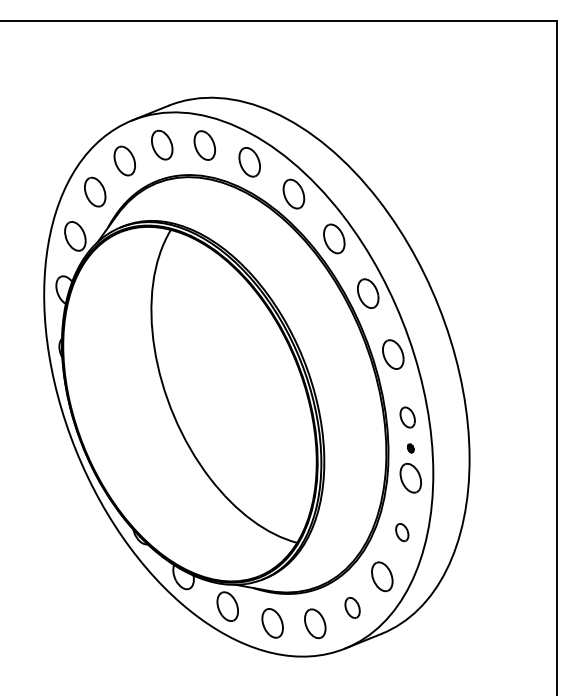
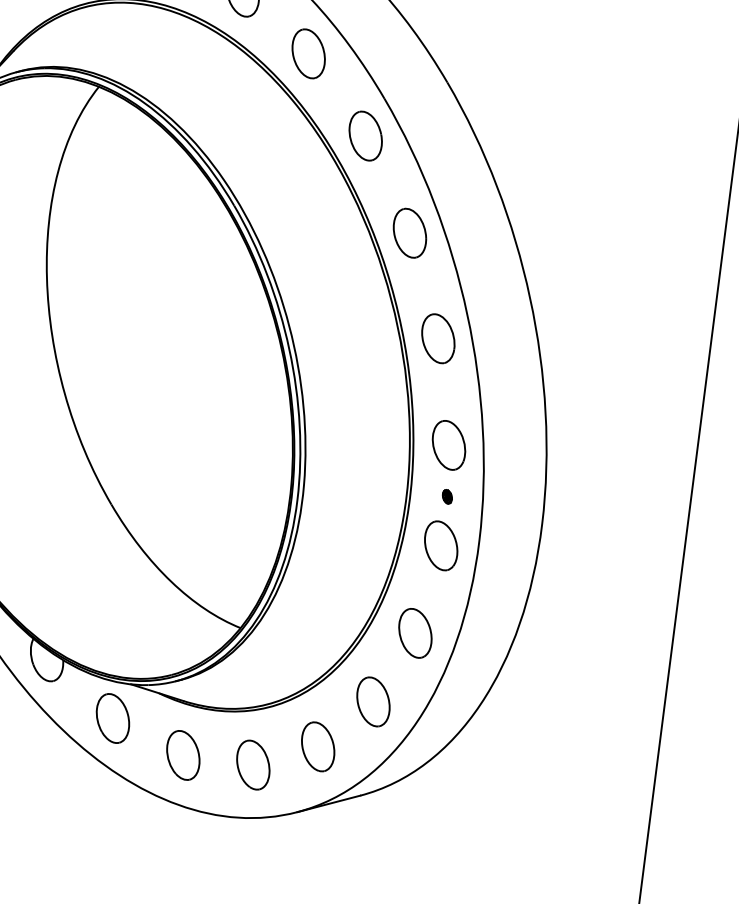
part: (407, 417) -> (448, 445), size x1.43
part: (402, 532) -> (416, 633), size x1.67
part: (352, 607) -> (317, 746), size x1.43

